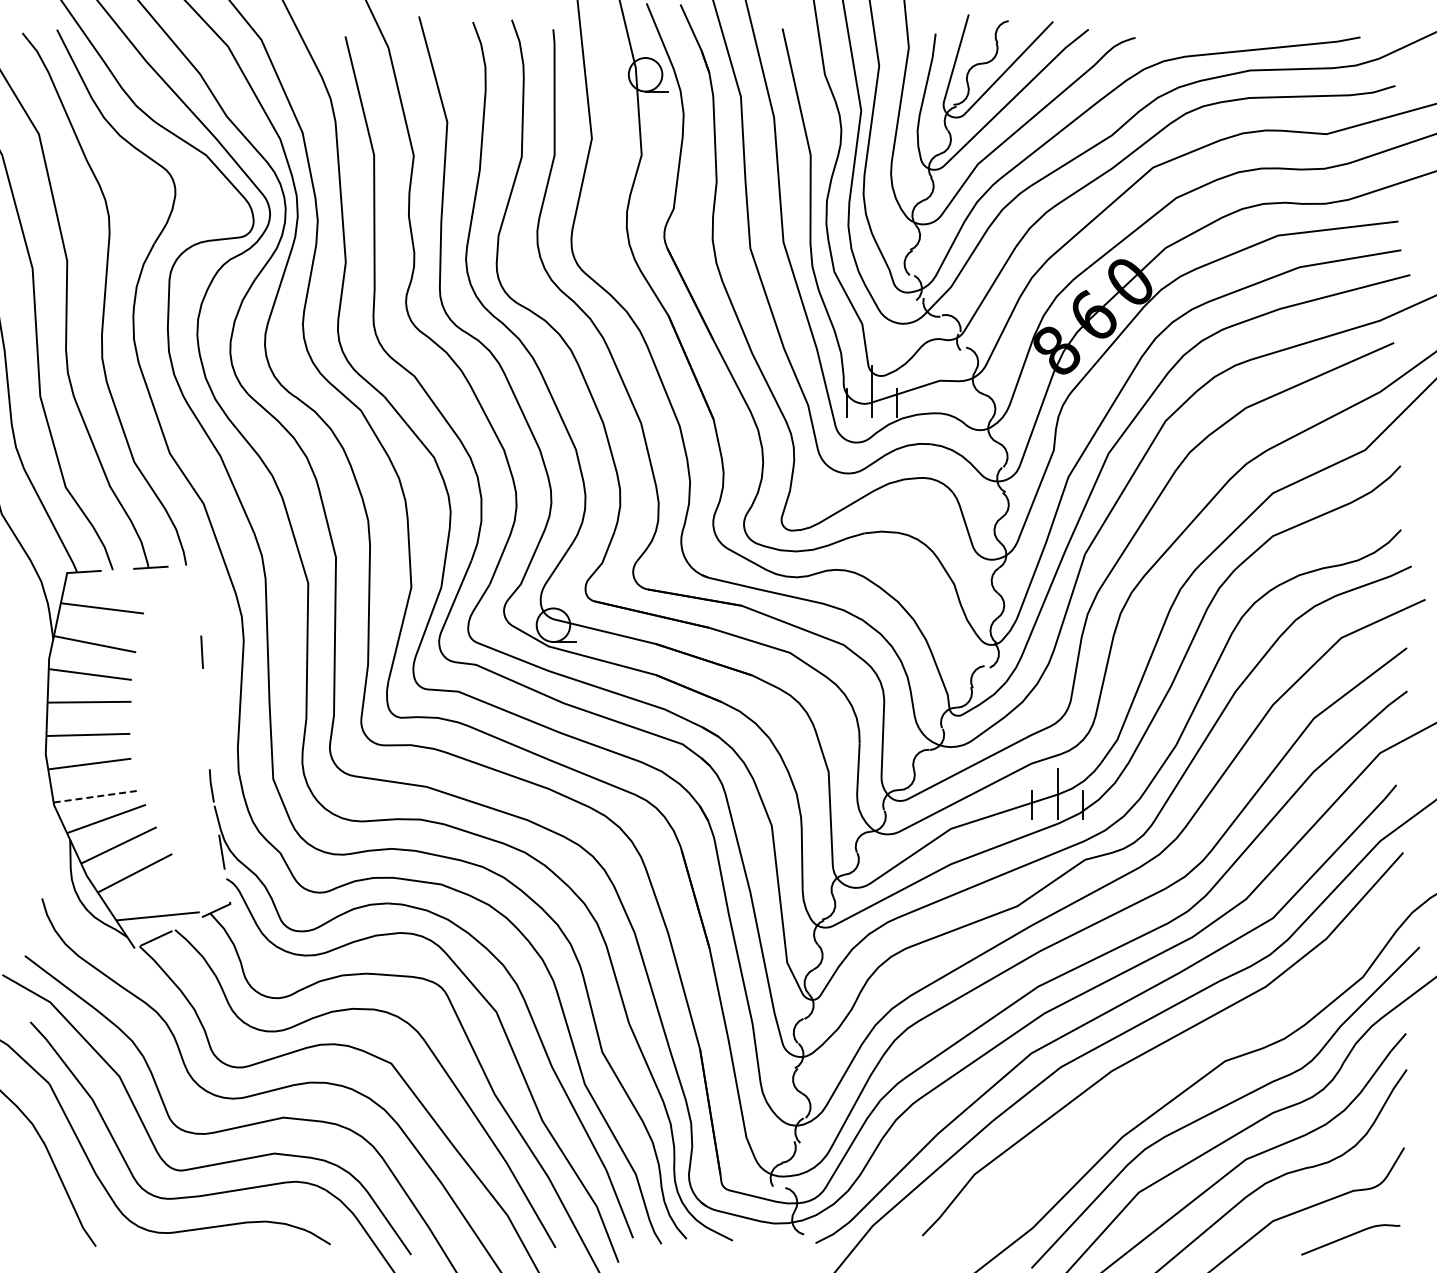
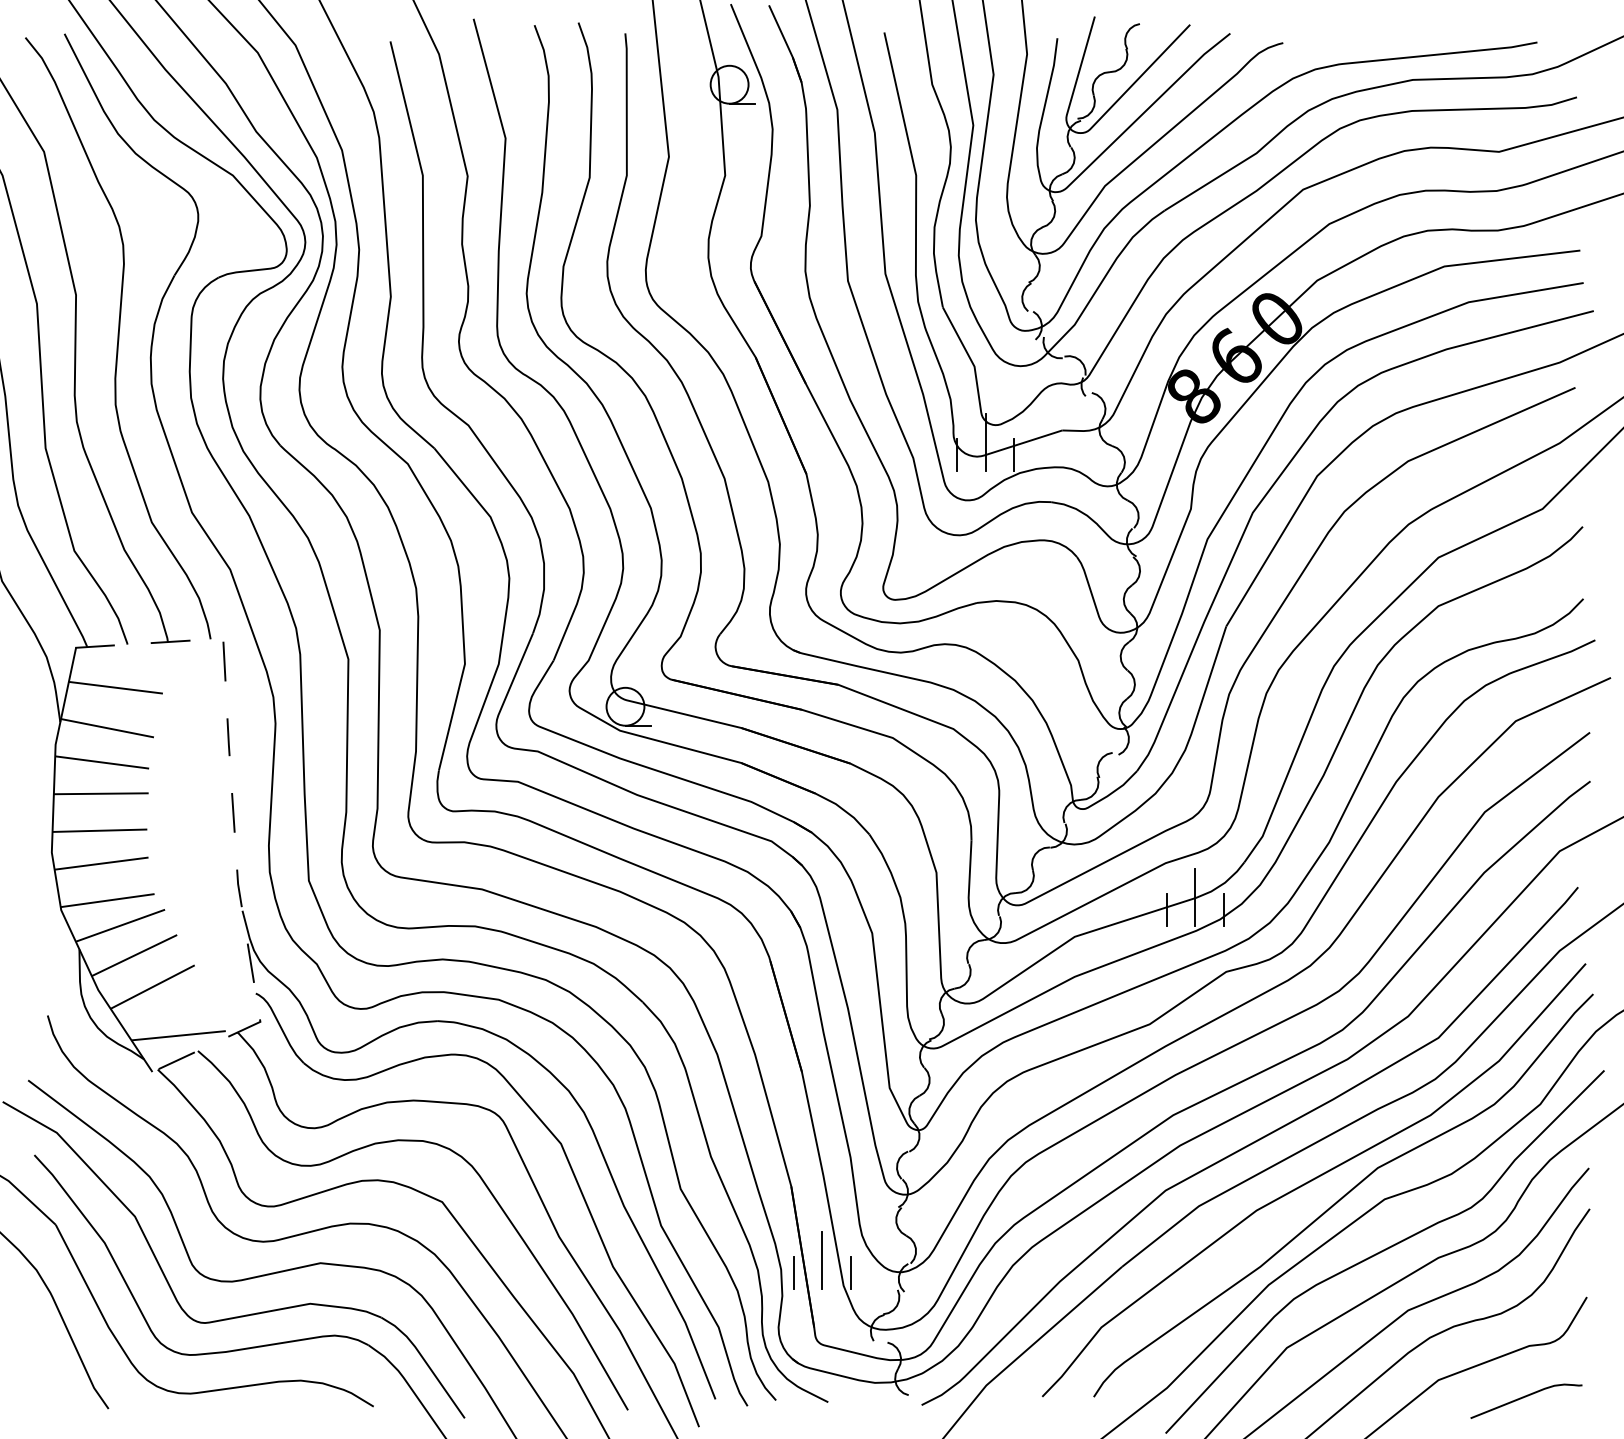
line: (198, 584) -> (224, 660), added
line: (206, 718) -> (233, 812), added
line: (95, 796) -> (108, 900), dashed -> solid
curve: (1189, 1057) -> (1344, 1195), added
line: (727, 1114) -> (822, 1259), added
line: (702, 1125) -> (793, 1272), added
line: (752, 1125) -> (850, 1272), added

